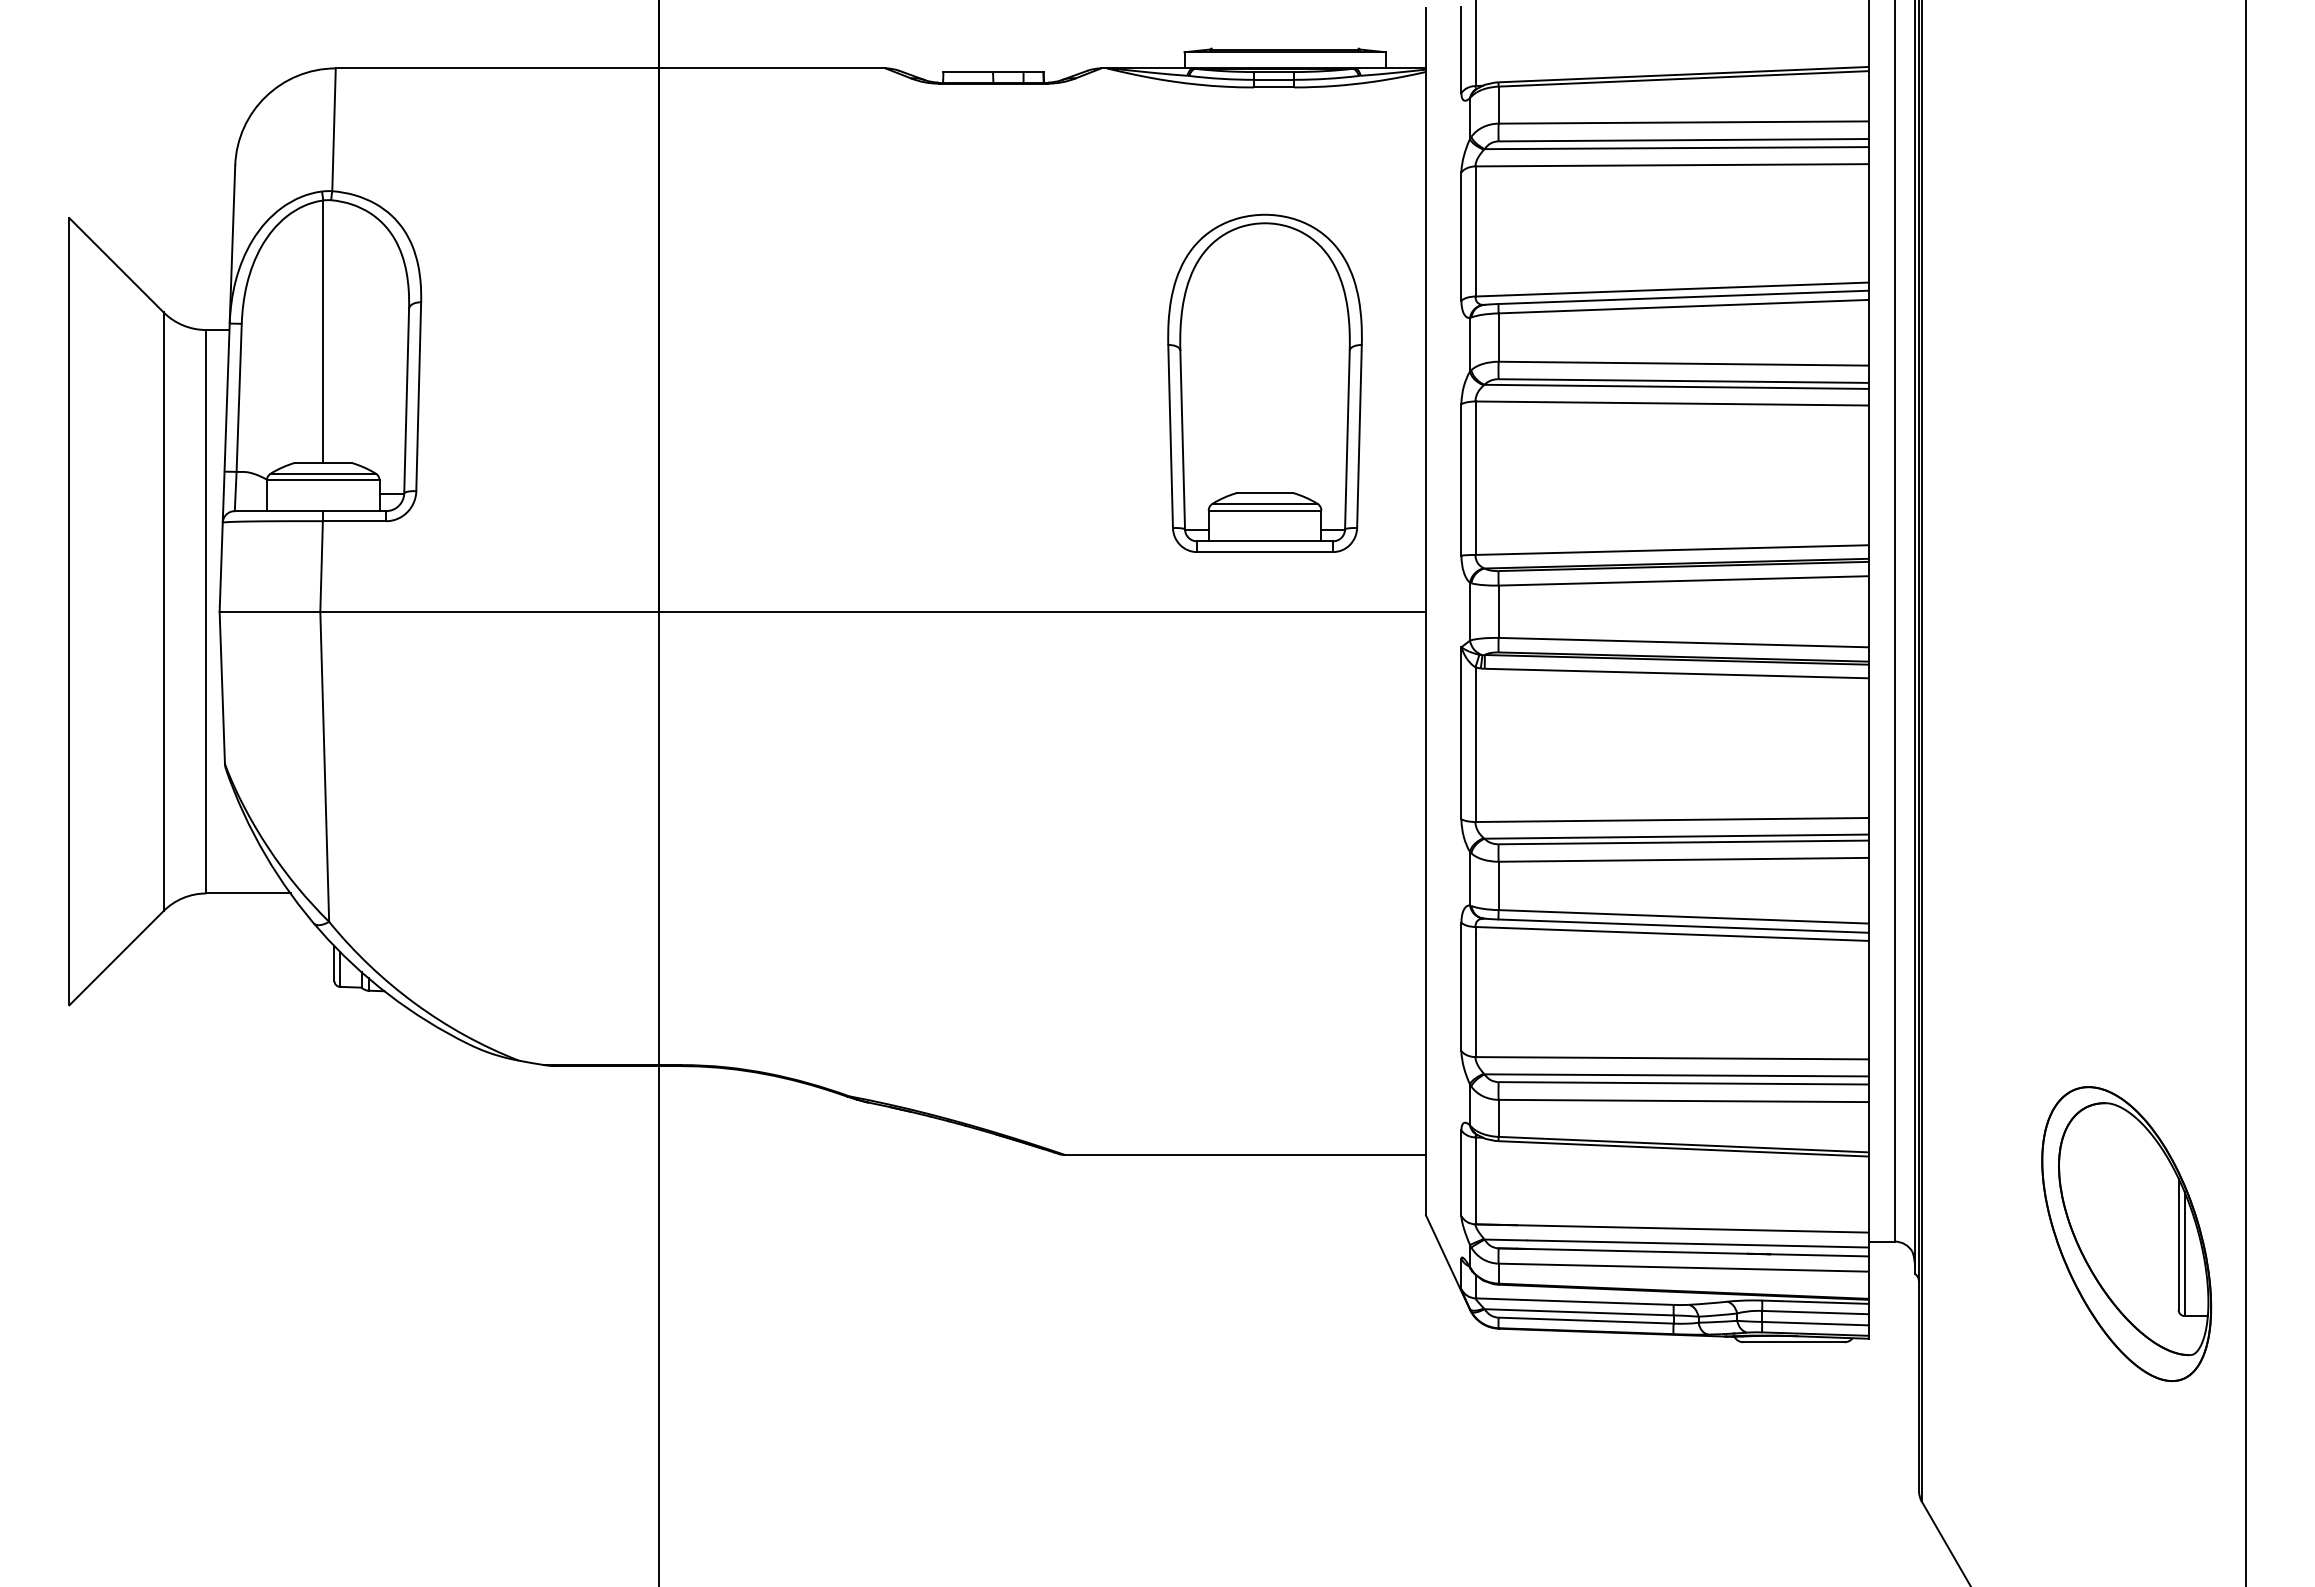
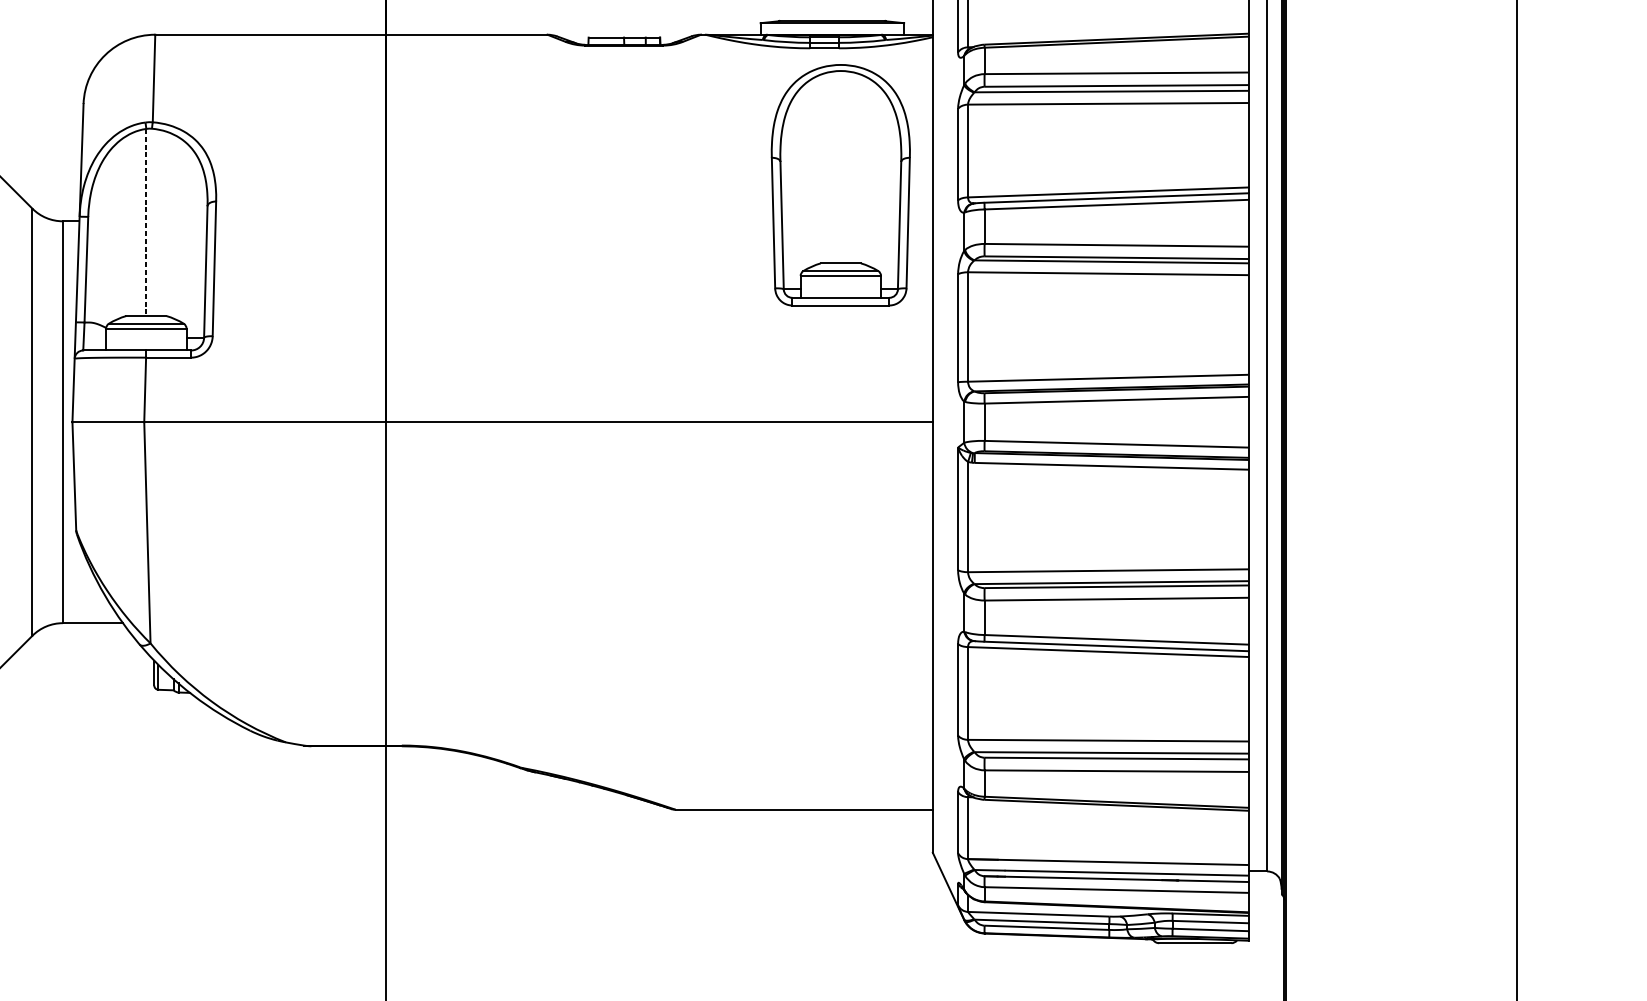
line: (323, 332) -> (146, 223), solid -> dashed
part: (1264, 382) -> (840, 184), moved
part: (2126, 1234) -> (1432, 866), removed

